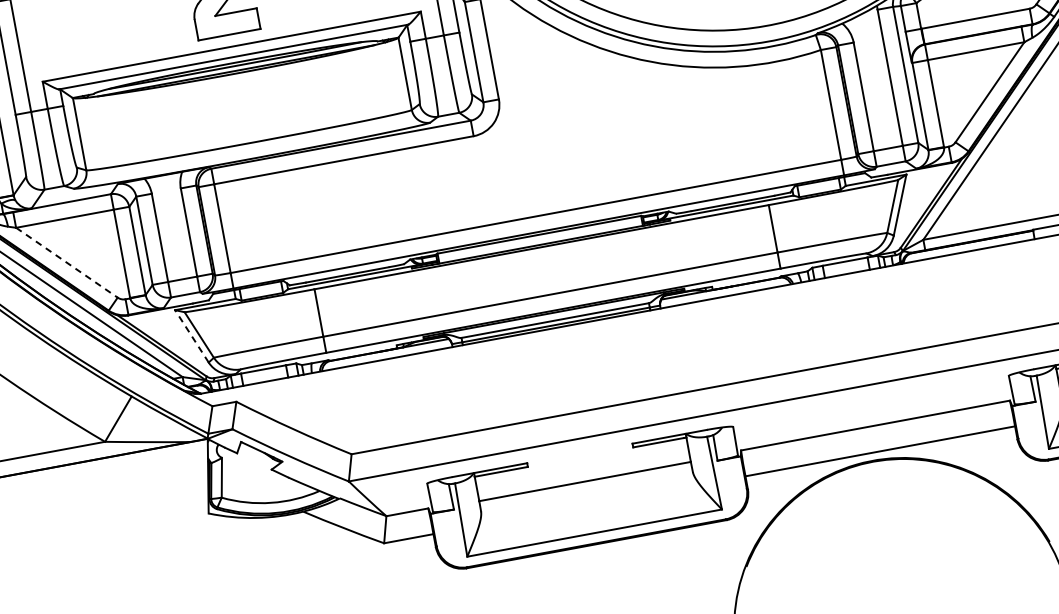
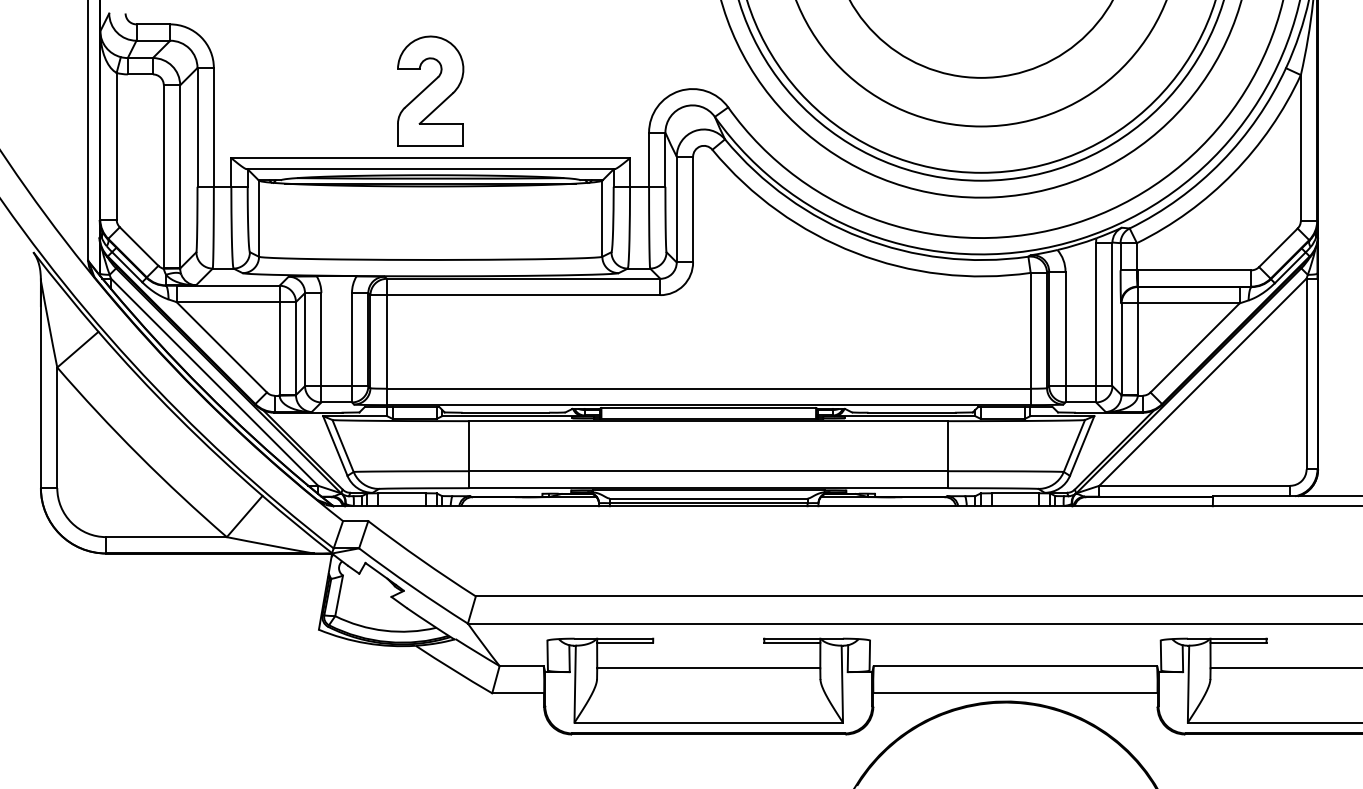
line: (66, 262) -> (221, 347), dashed -> solid
line: (191, 335) -> (335, 445), dashed -> solid

